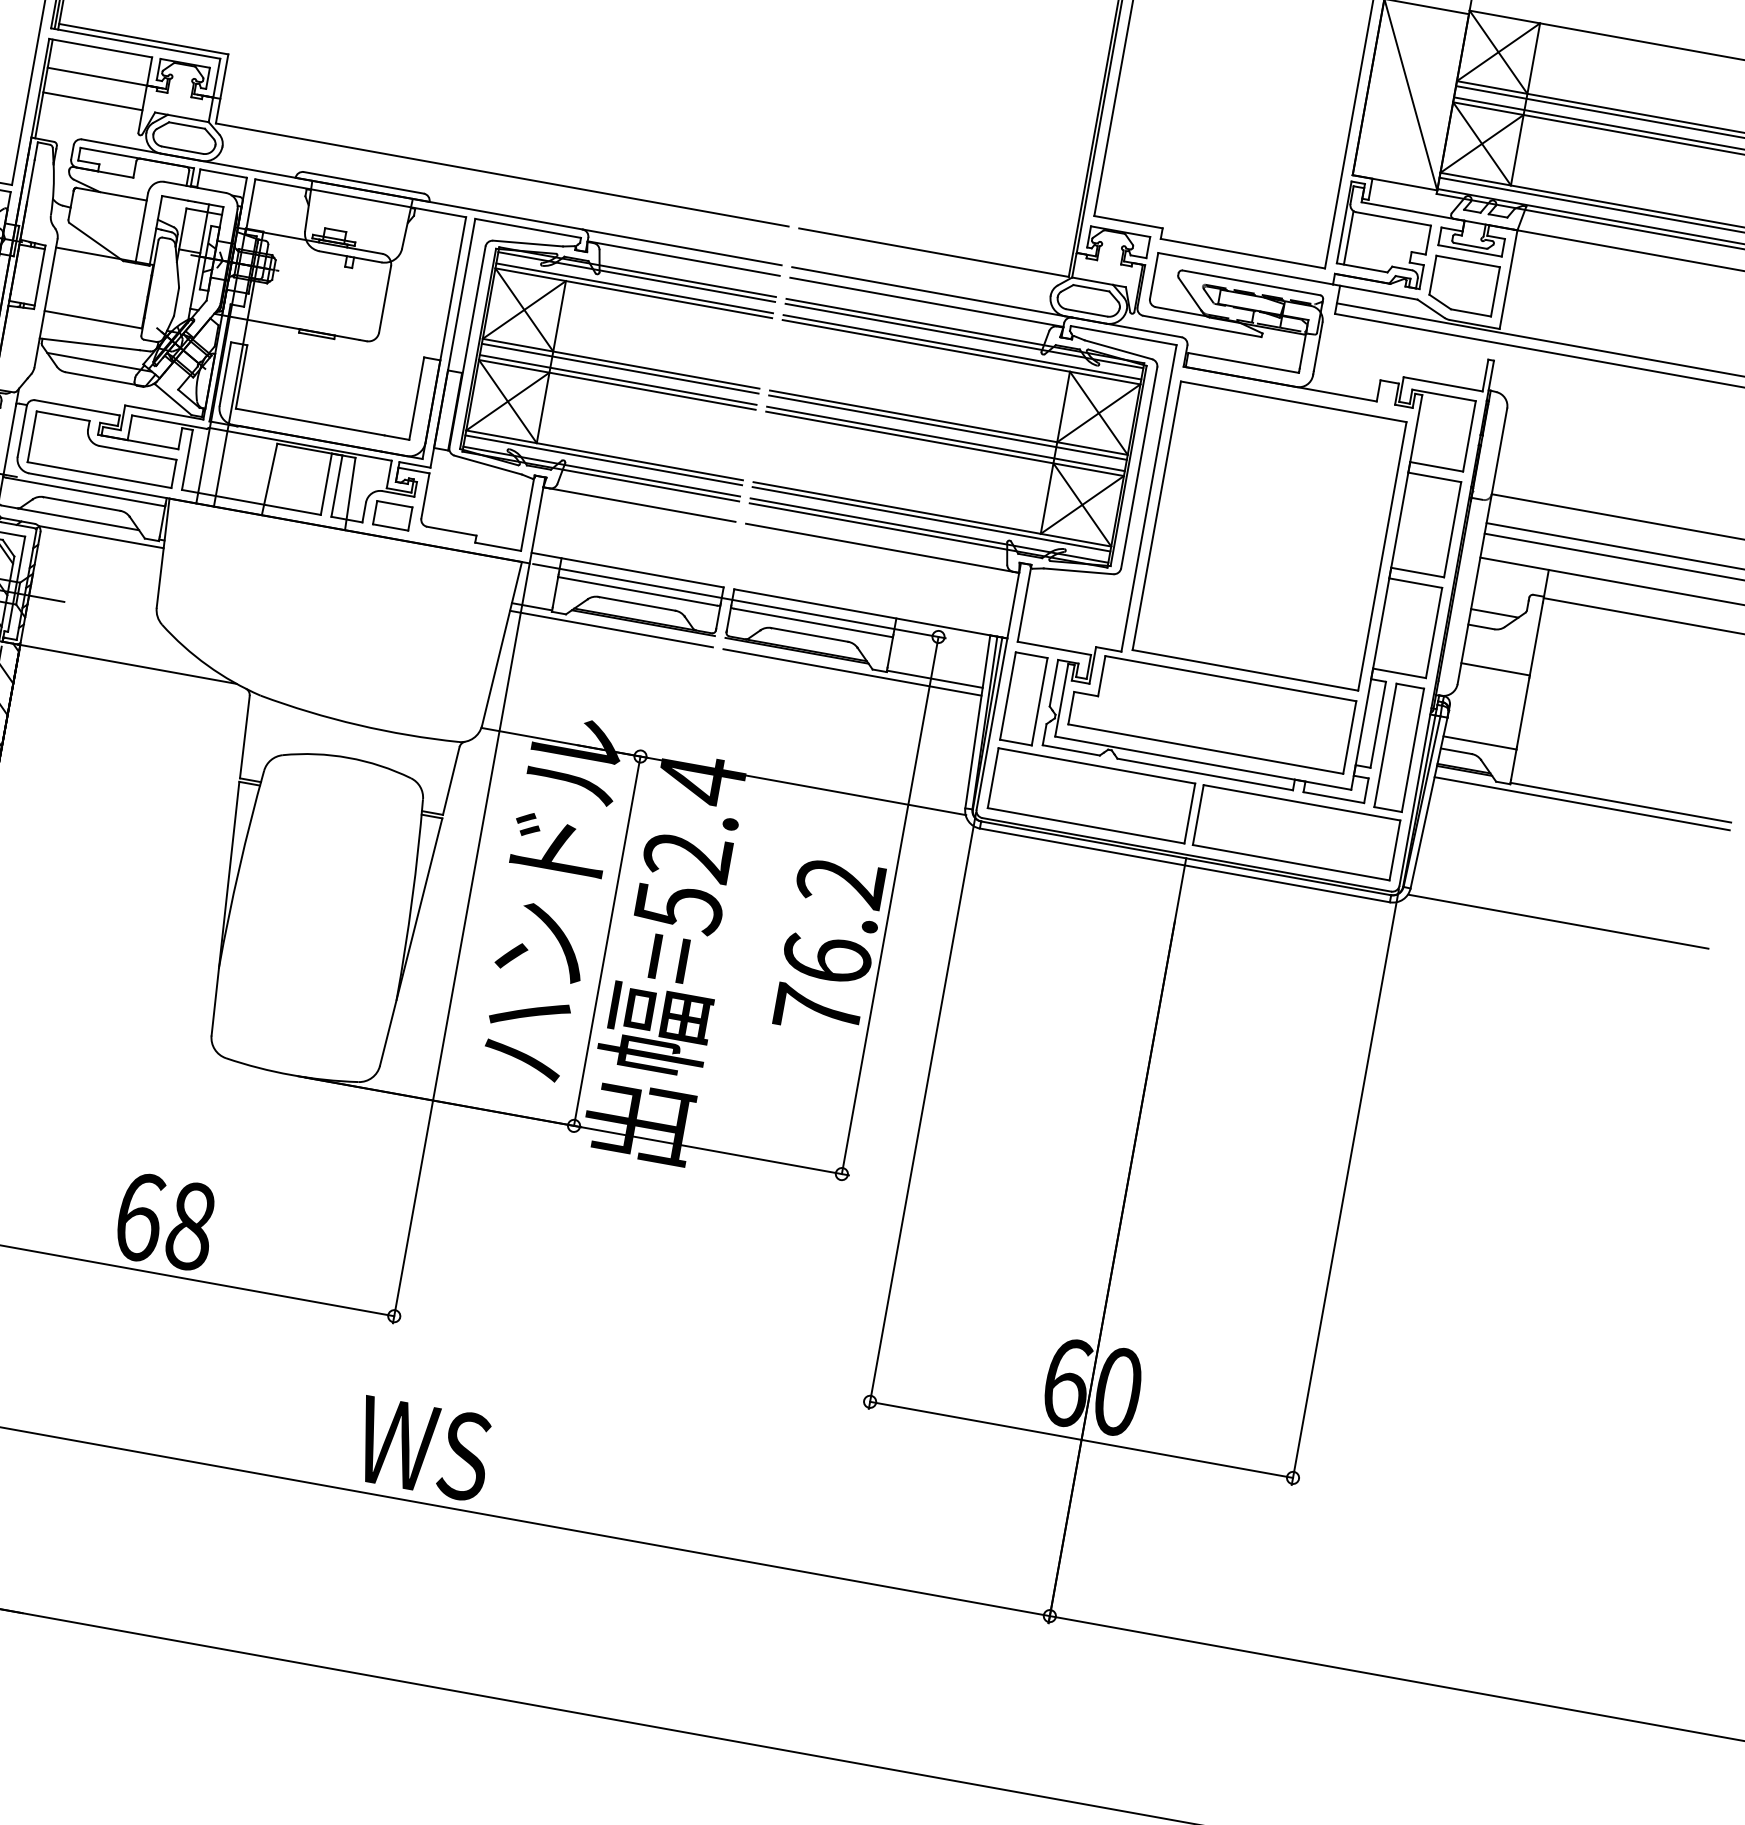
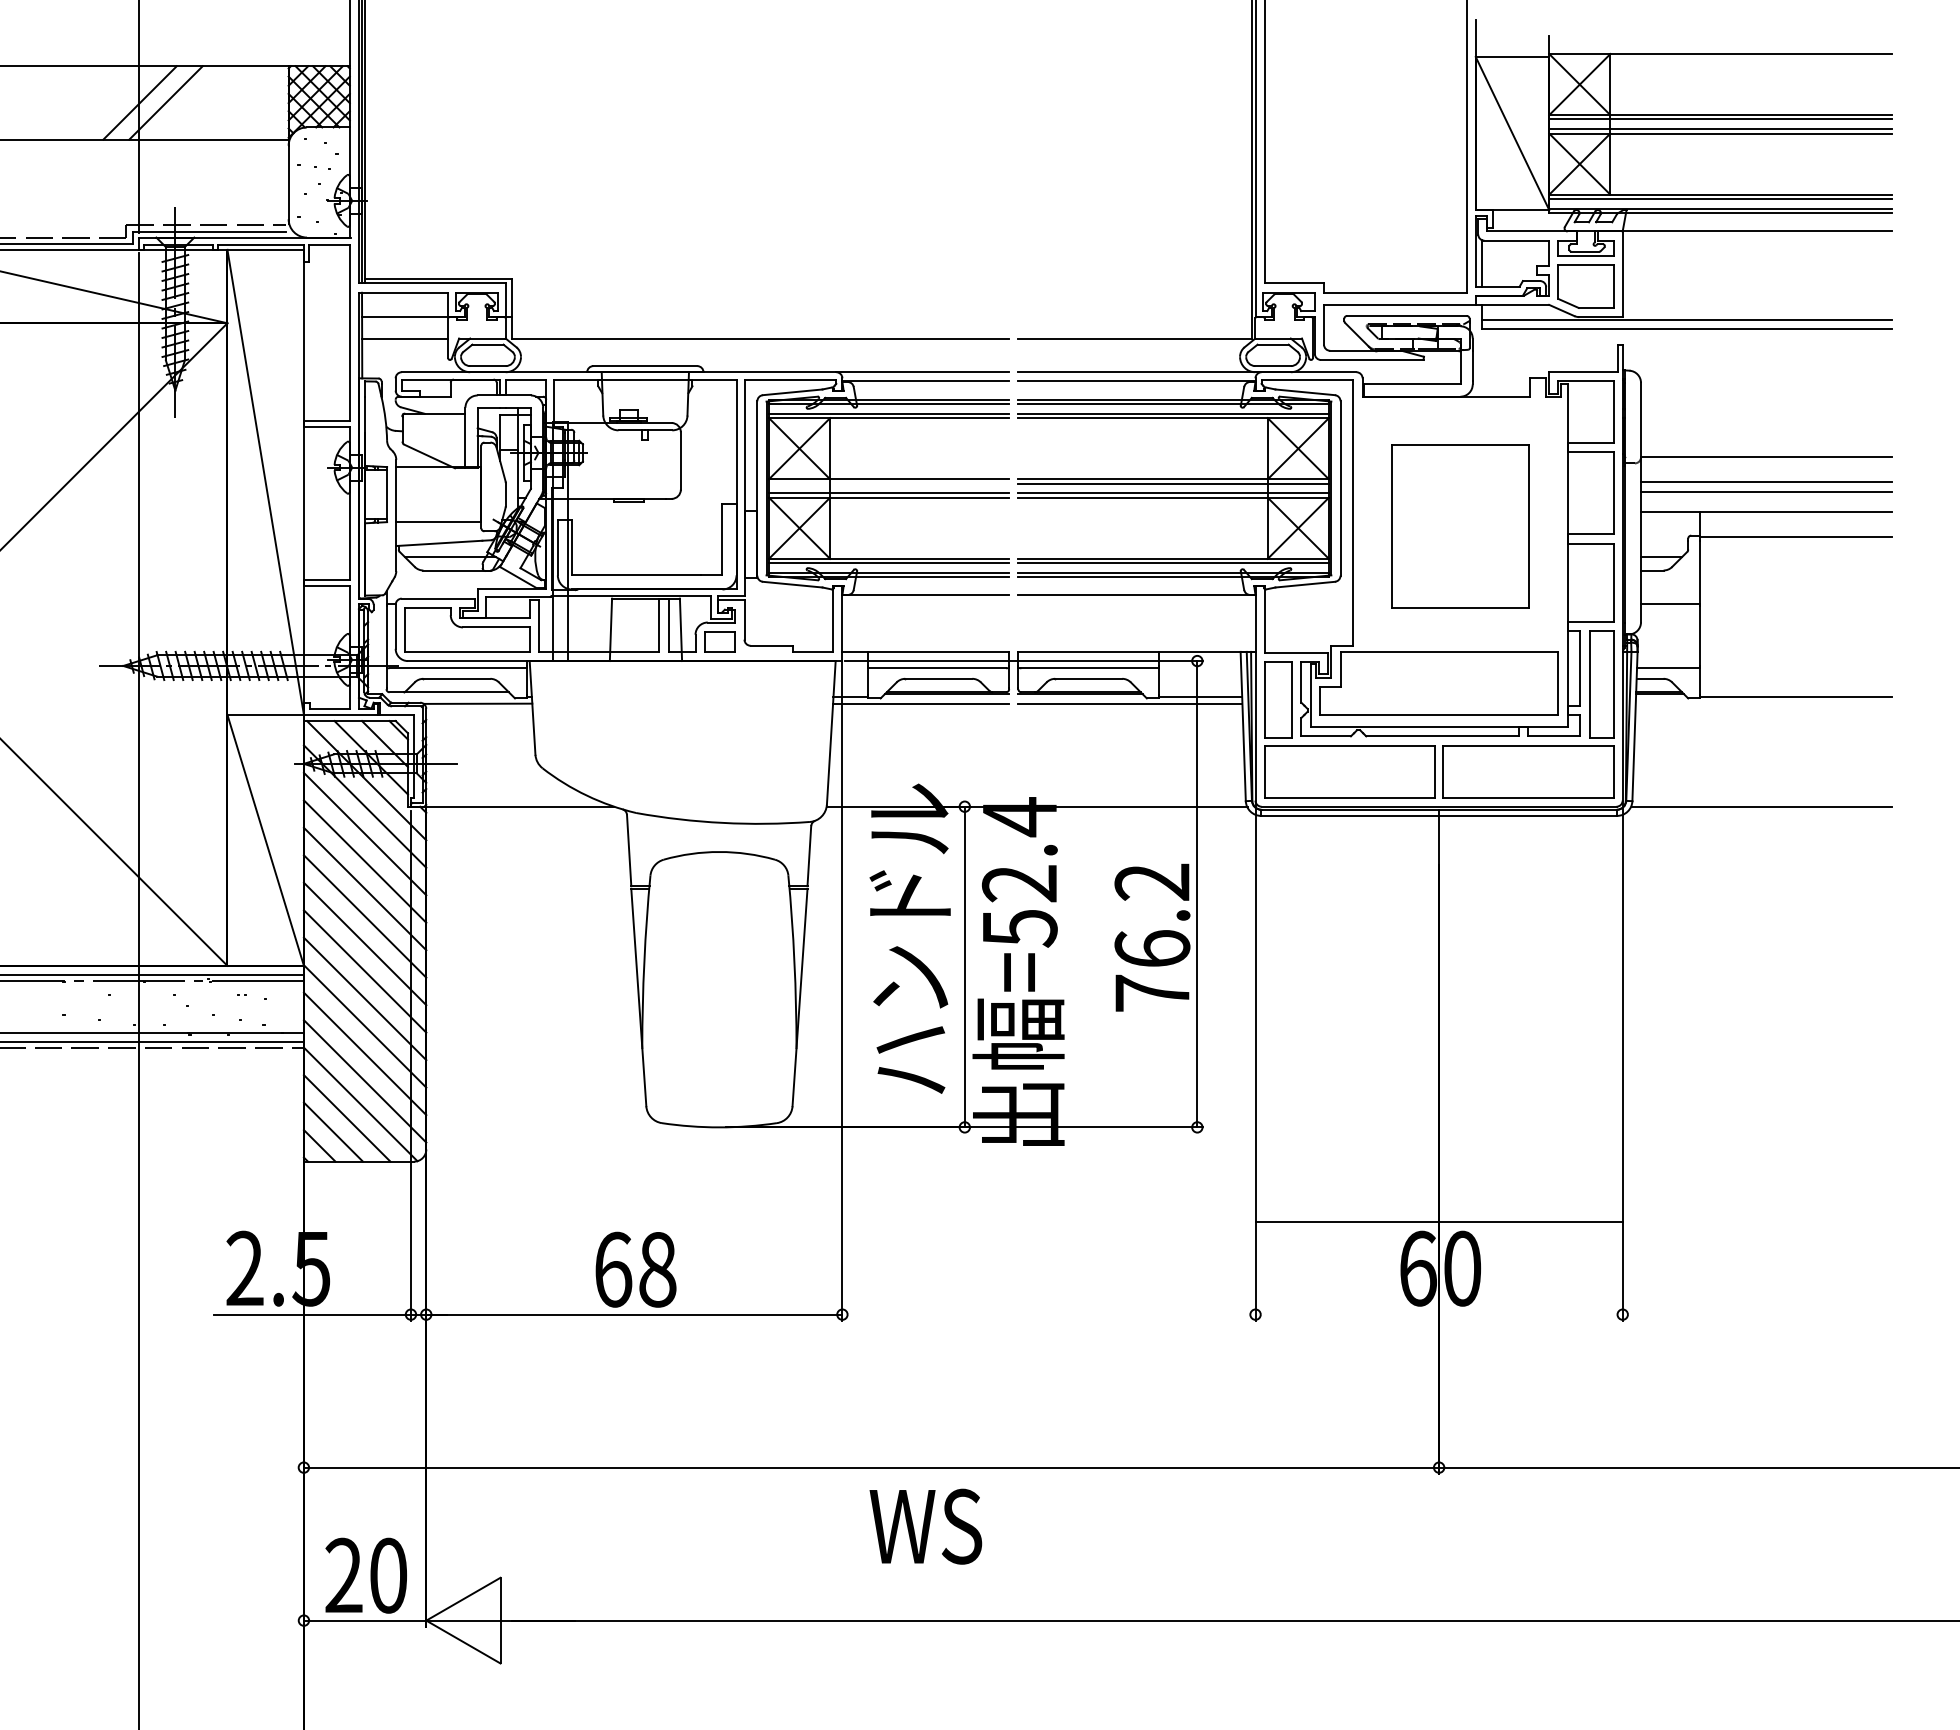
line: (619, 368) -> (888, 483), removed
part: (1269, 536) -> (1460, 526), size x0.7
line: (1581, 803) -> (1763, 703), removed
line: (1080, 1439) -> (1438, 1221), moved
text: (422, 1448) -> (925, 1526), moved

